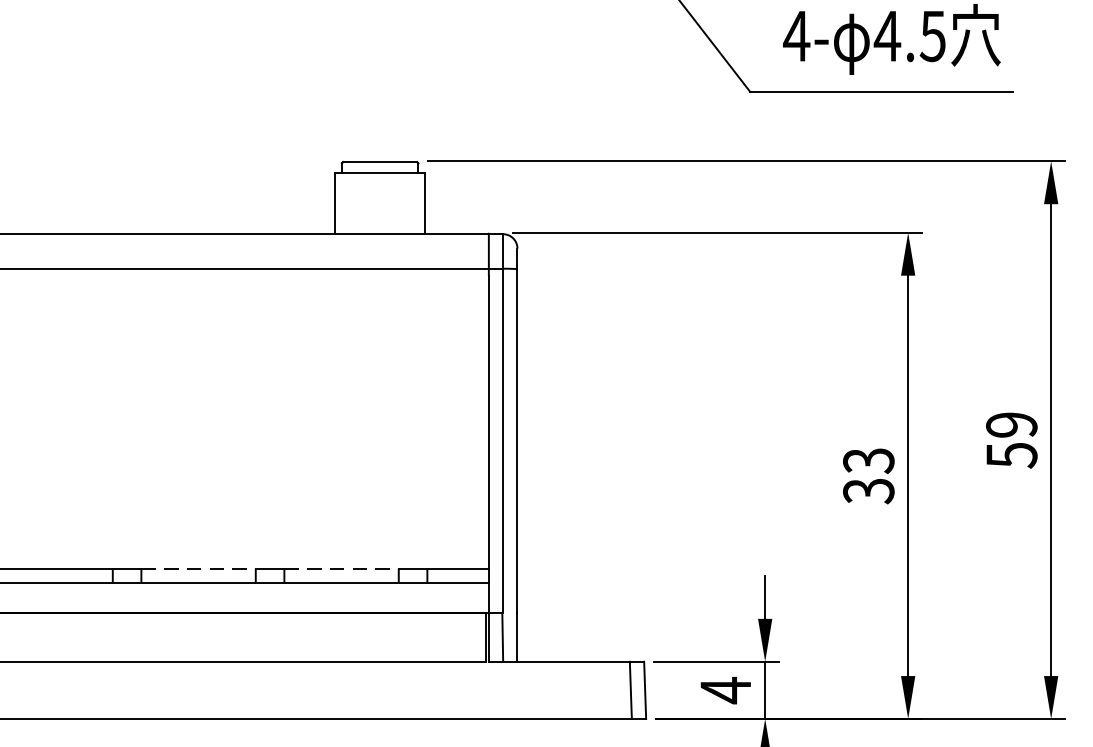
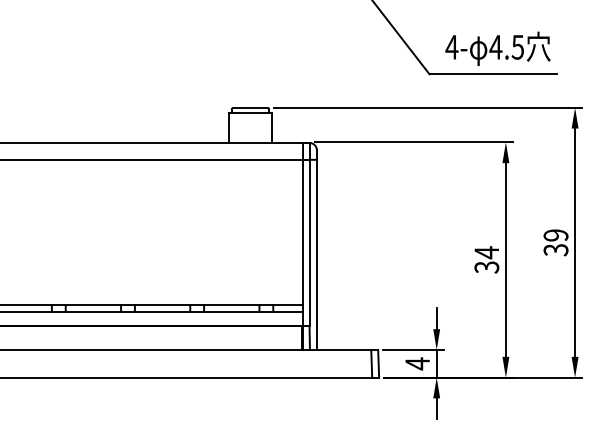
text: (1010, 454) -> (555, 249), 59 -> 39
text: (868, 460) -> (486, 252), 33 -> 34
line: (198, 567) -> (162, 304), dashed -> solid
line: (341, 567) -> (231, 304), dashed -> solid

